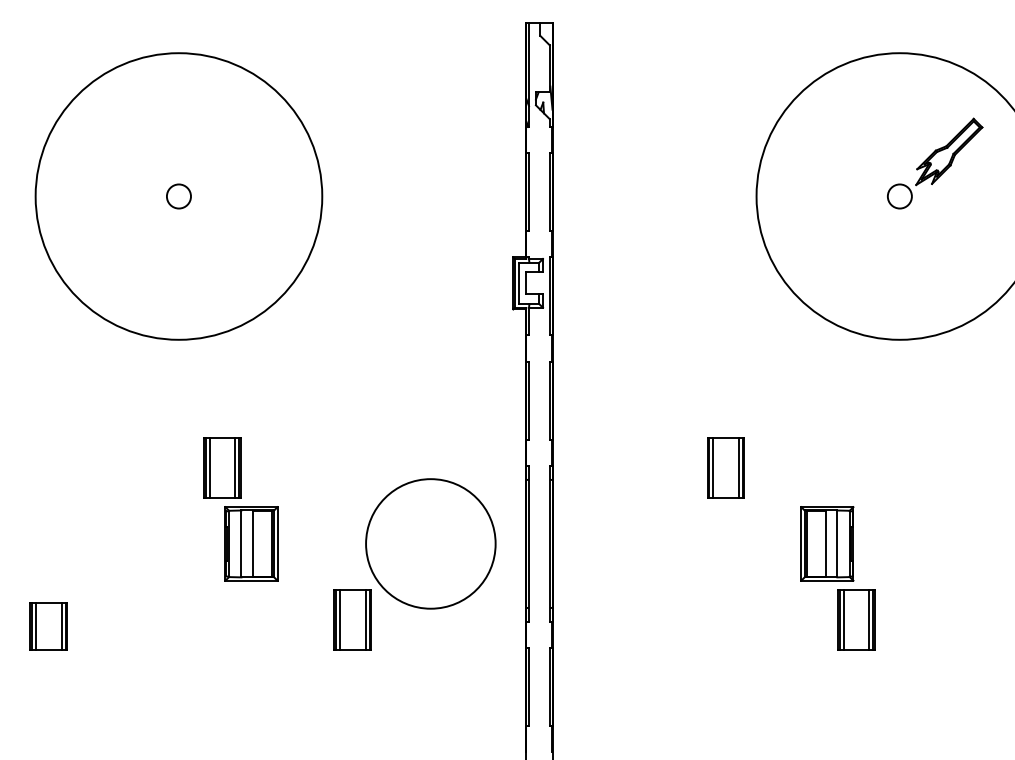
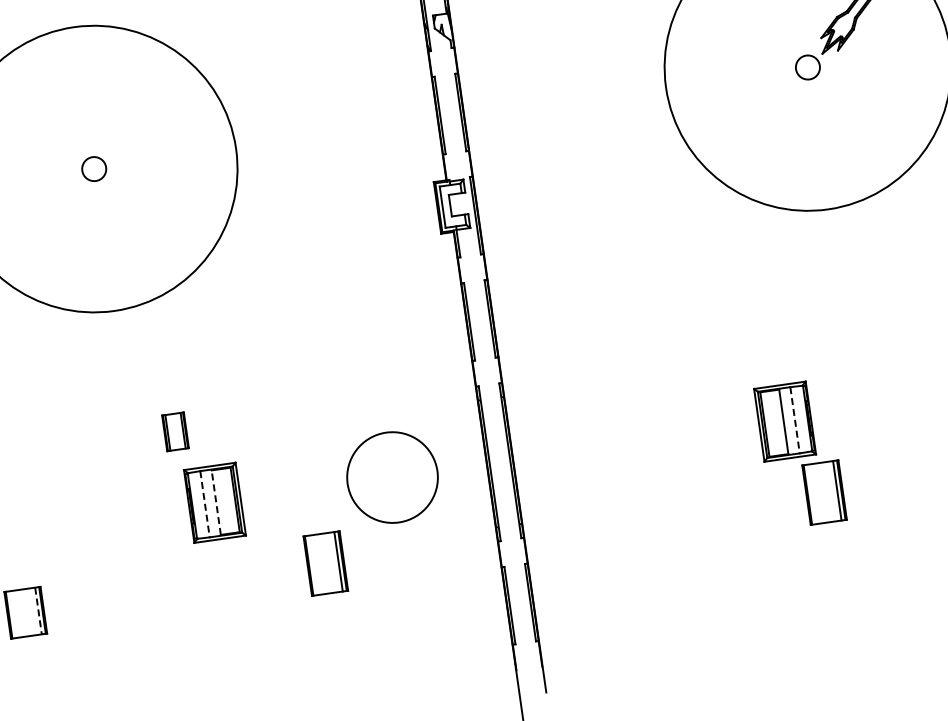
part: (222, 467) -> (175, 431), size x0.6
part: (725, 467) -> (673, 360), removed
line: (252, 543) -> (215, 502), solid -> dashed
circle: (430, 543) -> (392, 477), size x0.7
line: (241, 544) -> (205, 504), solid -> dashed
line: (837, 544) -> (795, 420), solid -> dashed
line: (339, 619) -> (312, 565), removed
line: (843, 619) -> (811, 494), removed
line: (35, 625) -> (12, 614), removed
line: (61, 626) -> (38, 611), solid -> dashed

